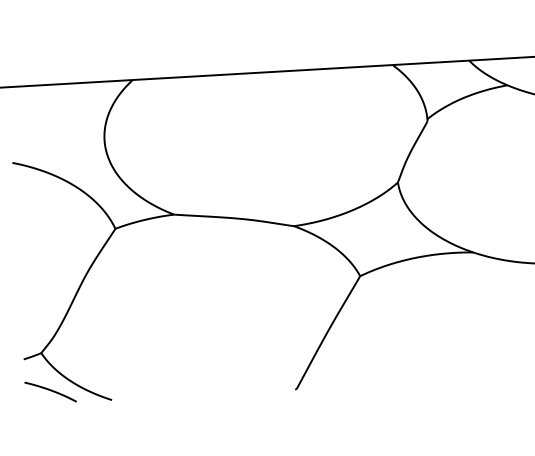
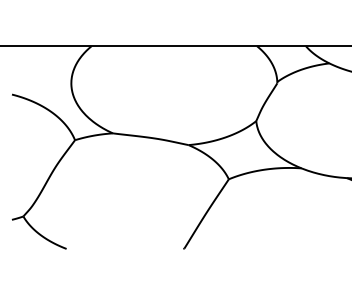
curve: (50, 391) -> (27, 241), removed

